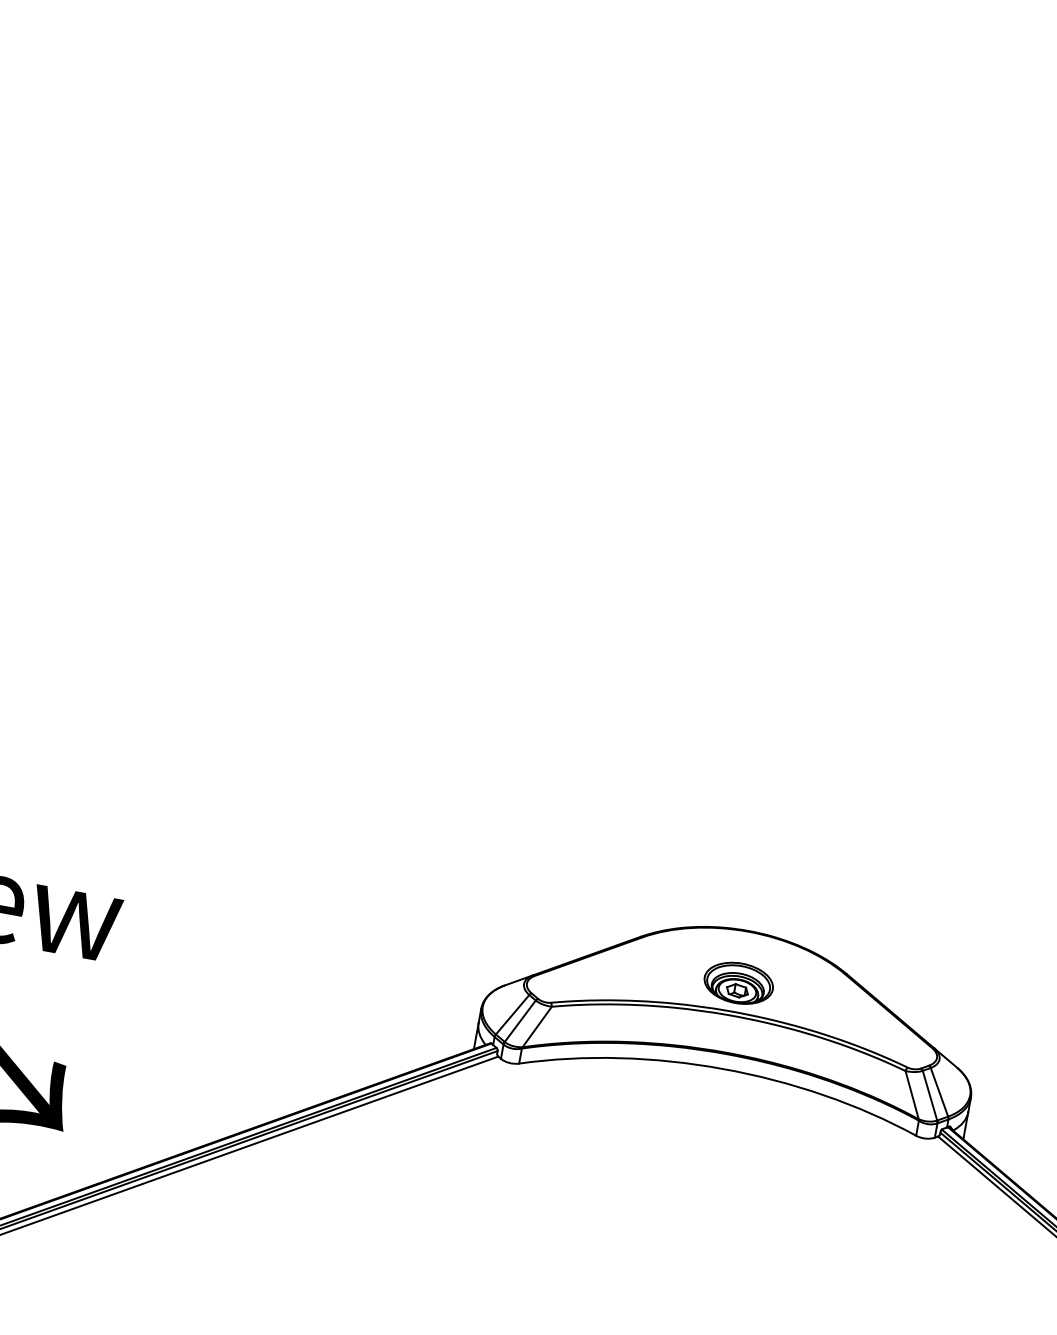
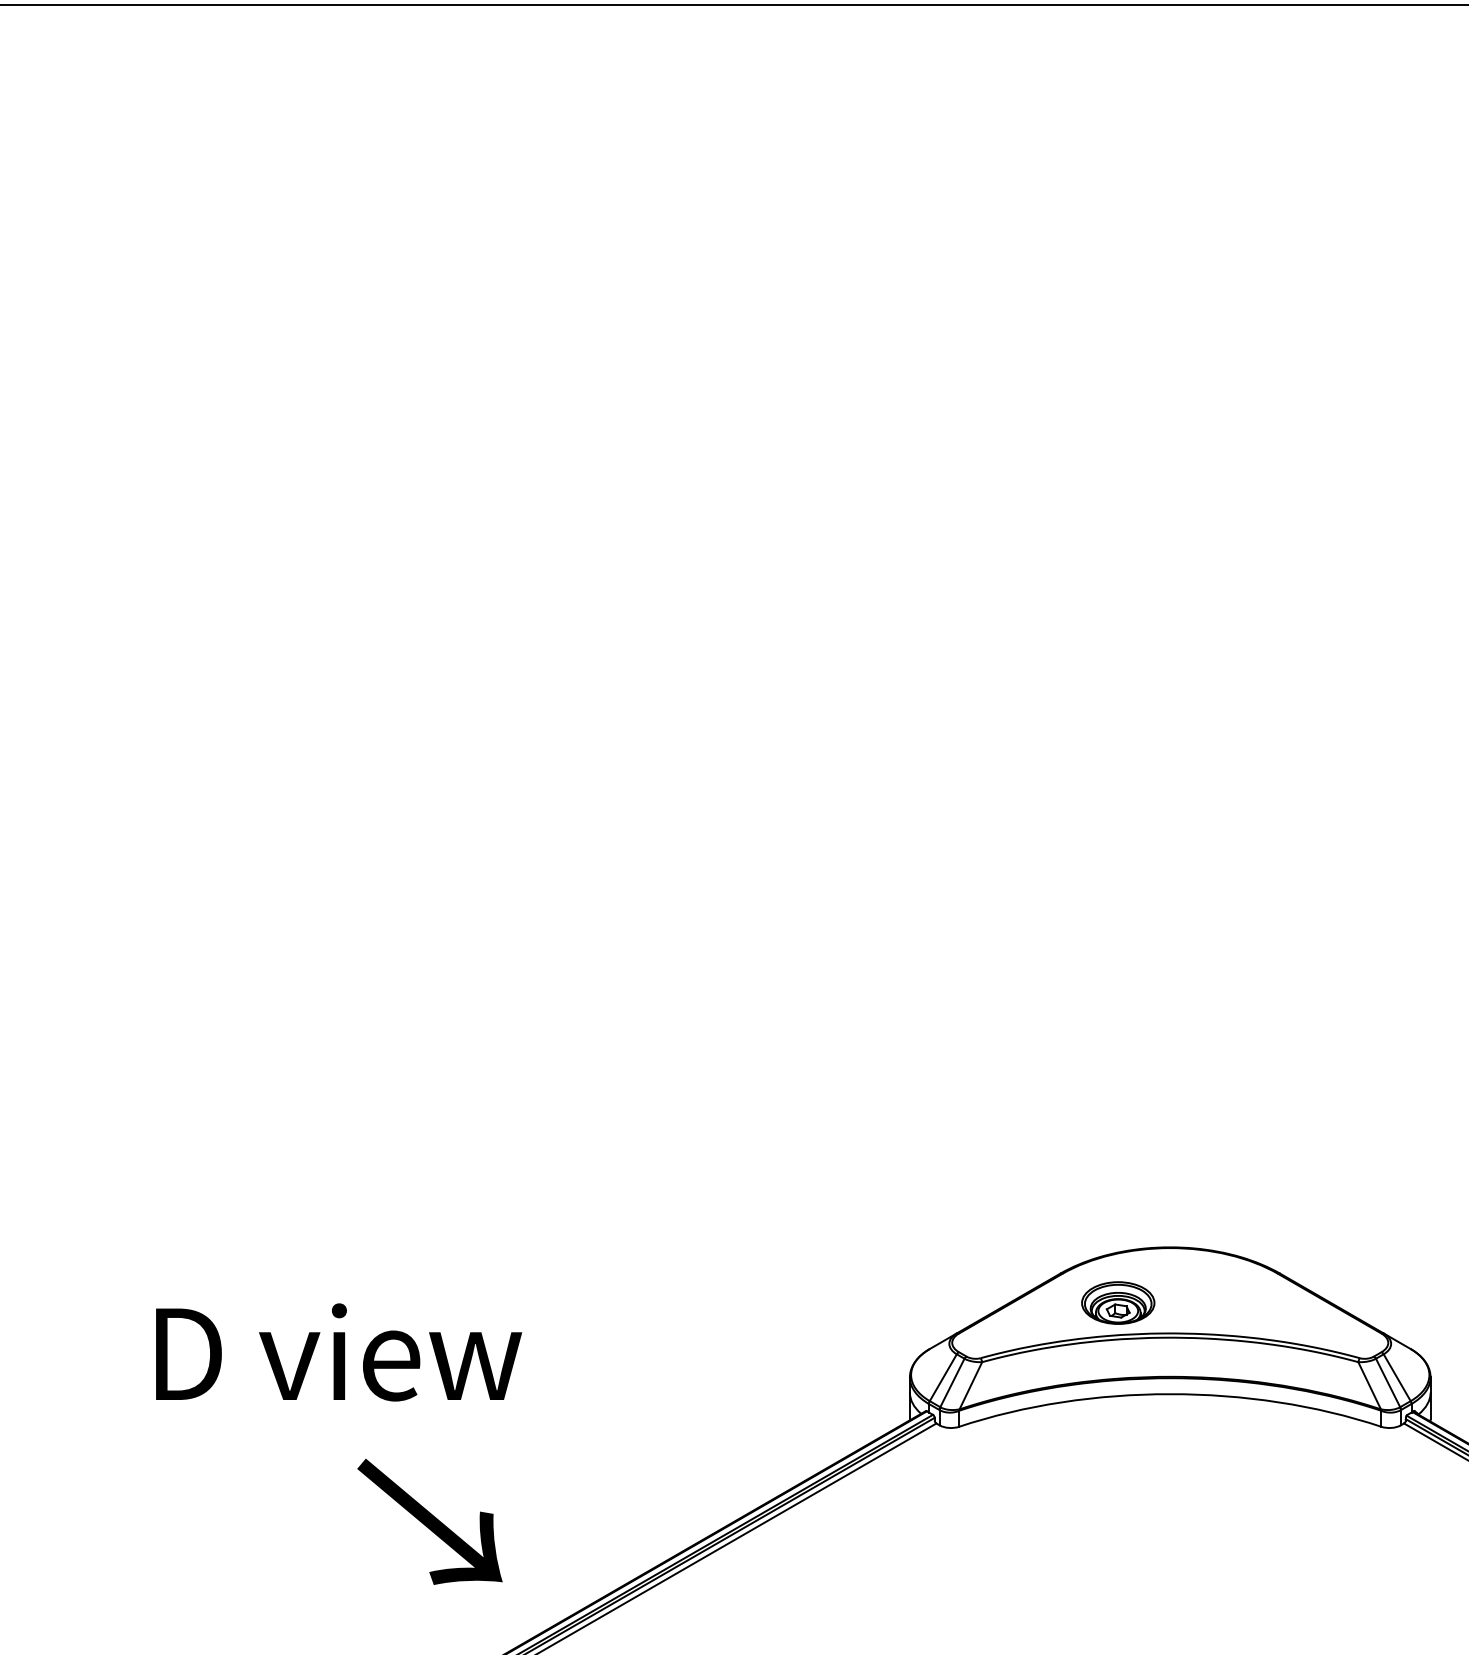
part: (739, 982) -> (1118, 1302), moved

